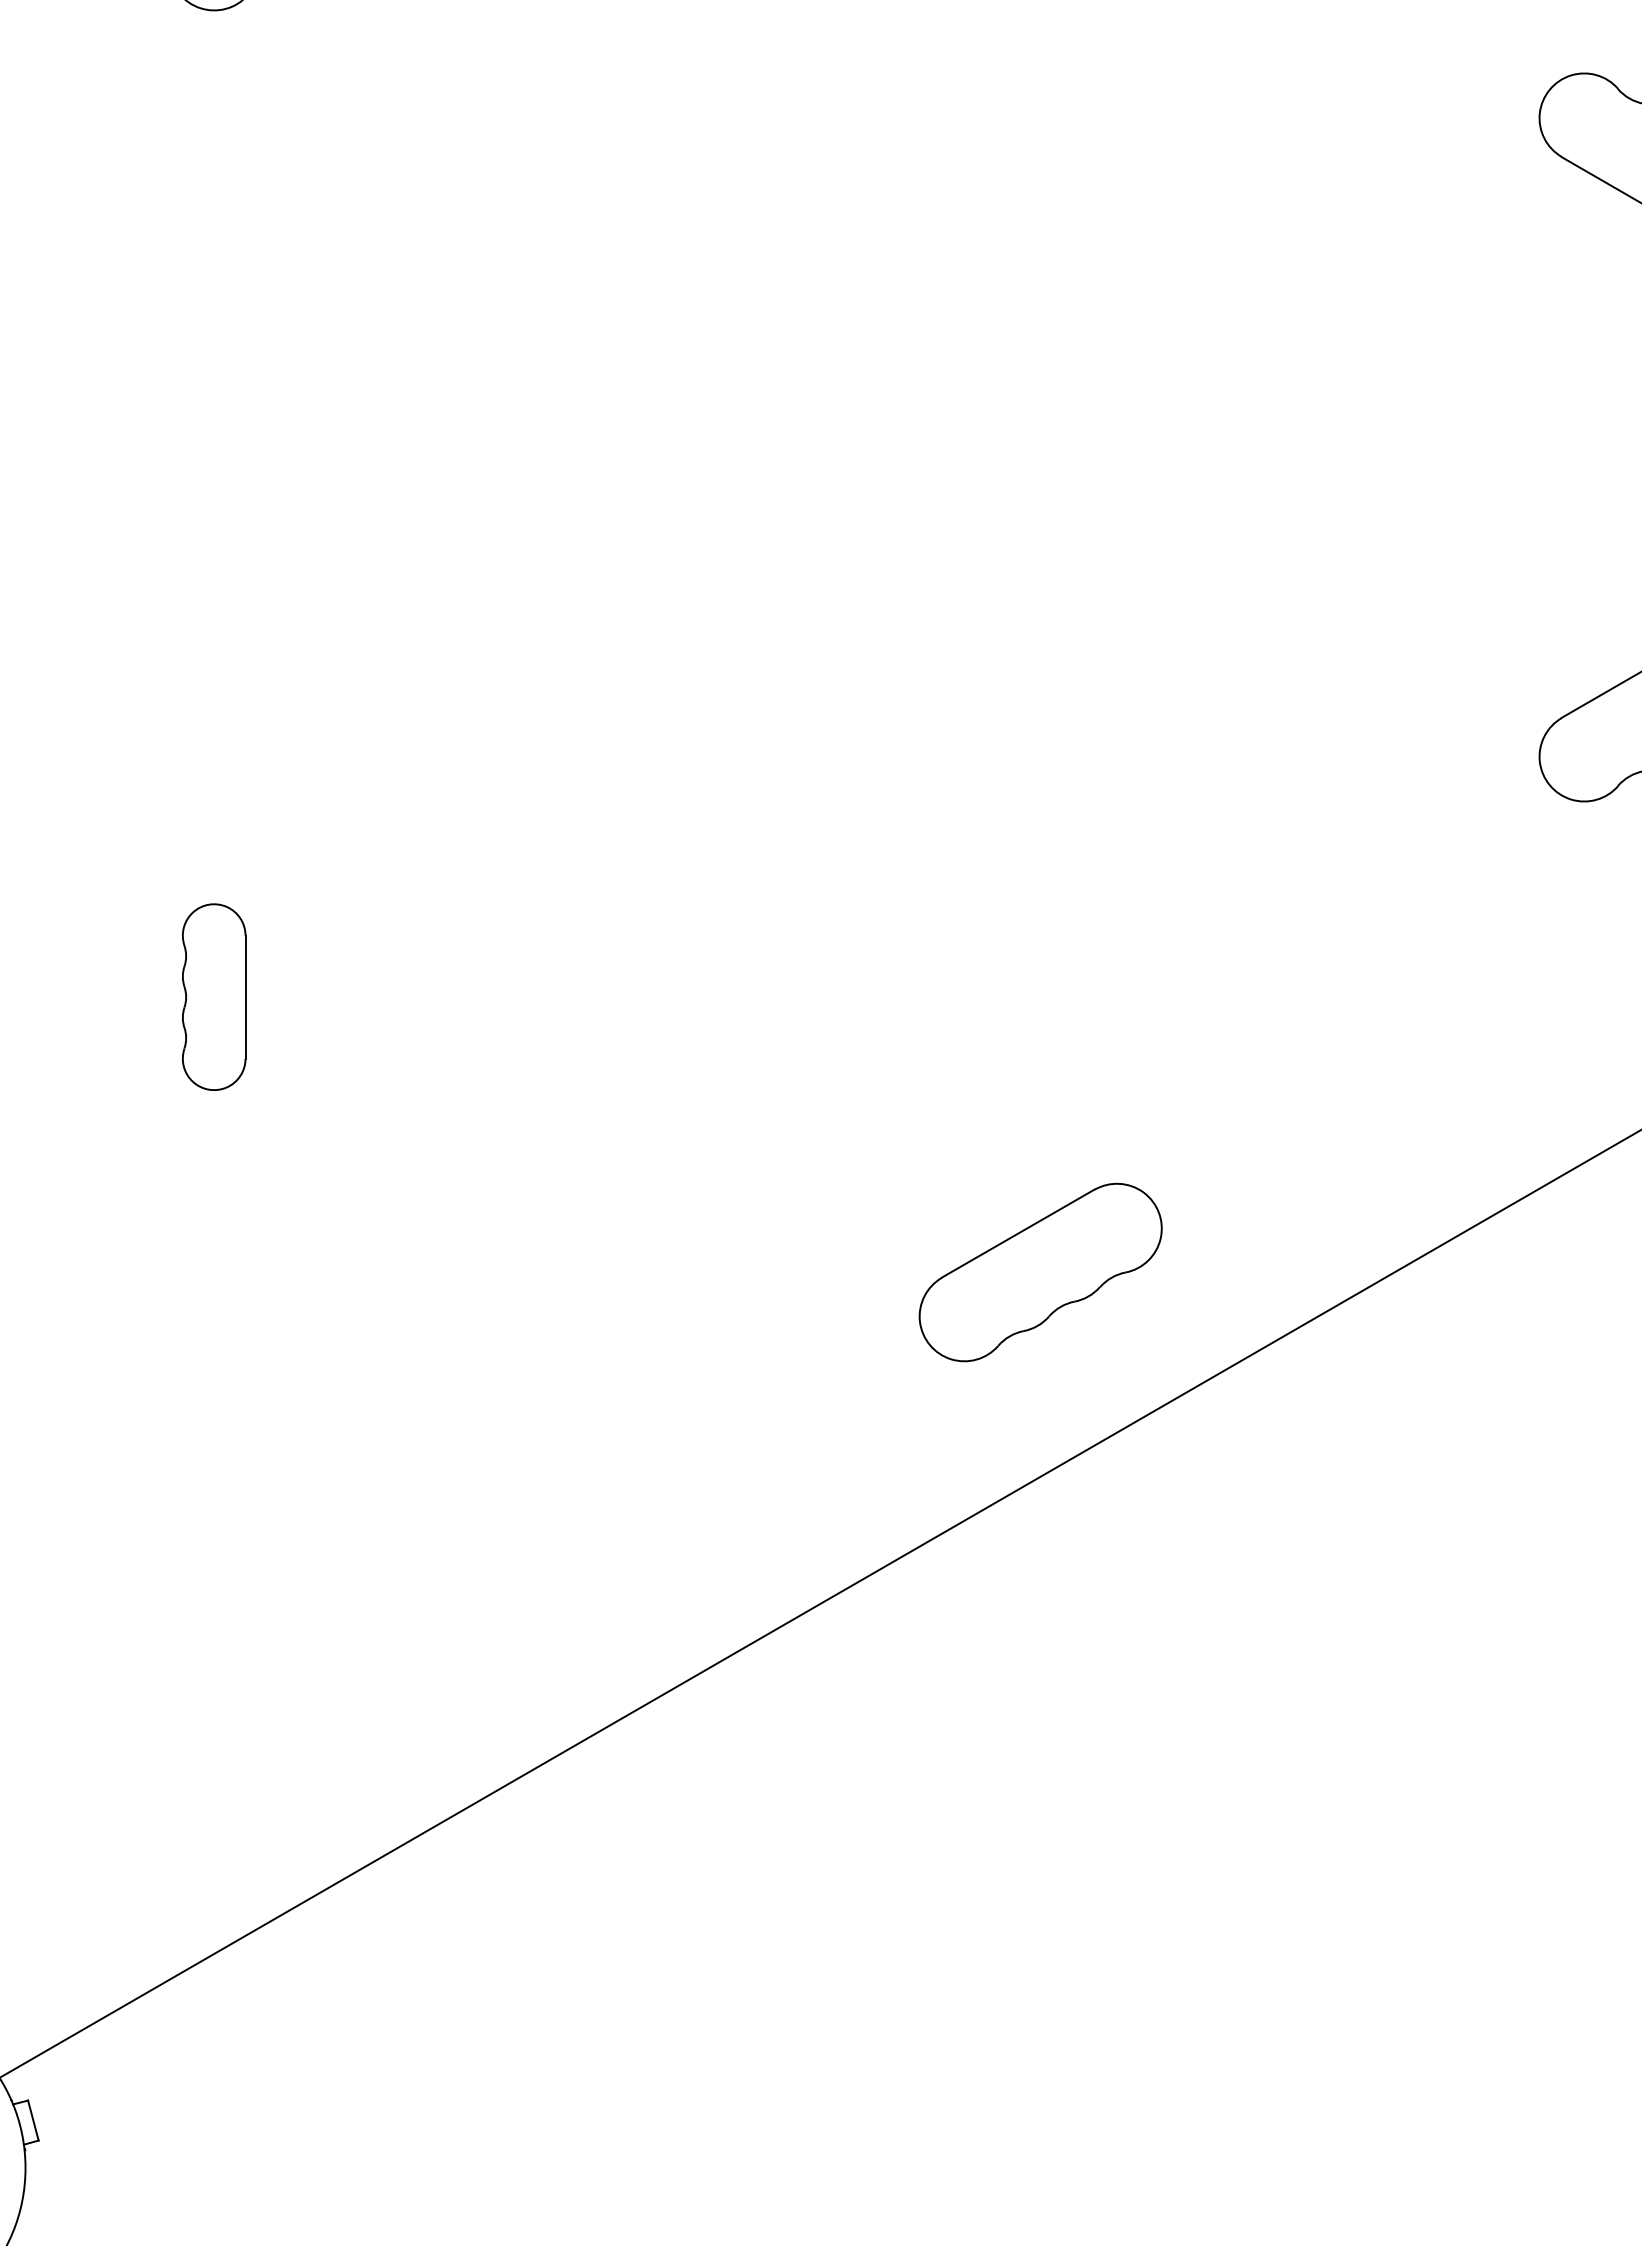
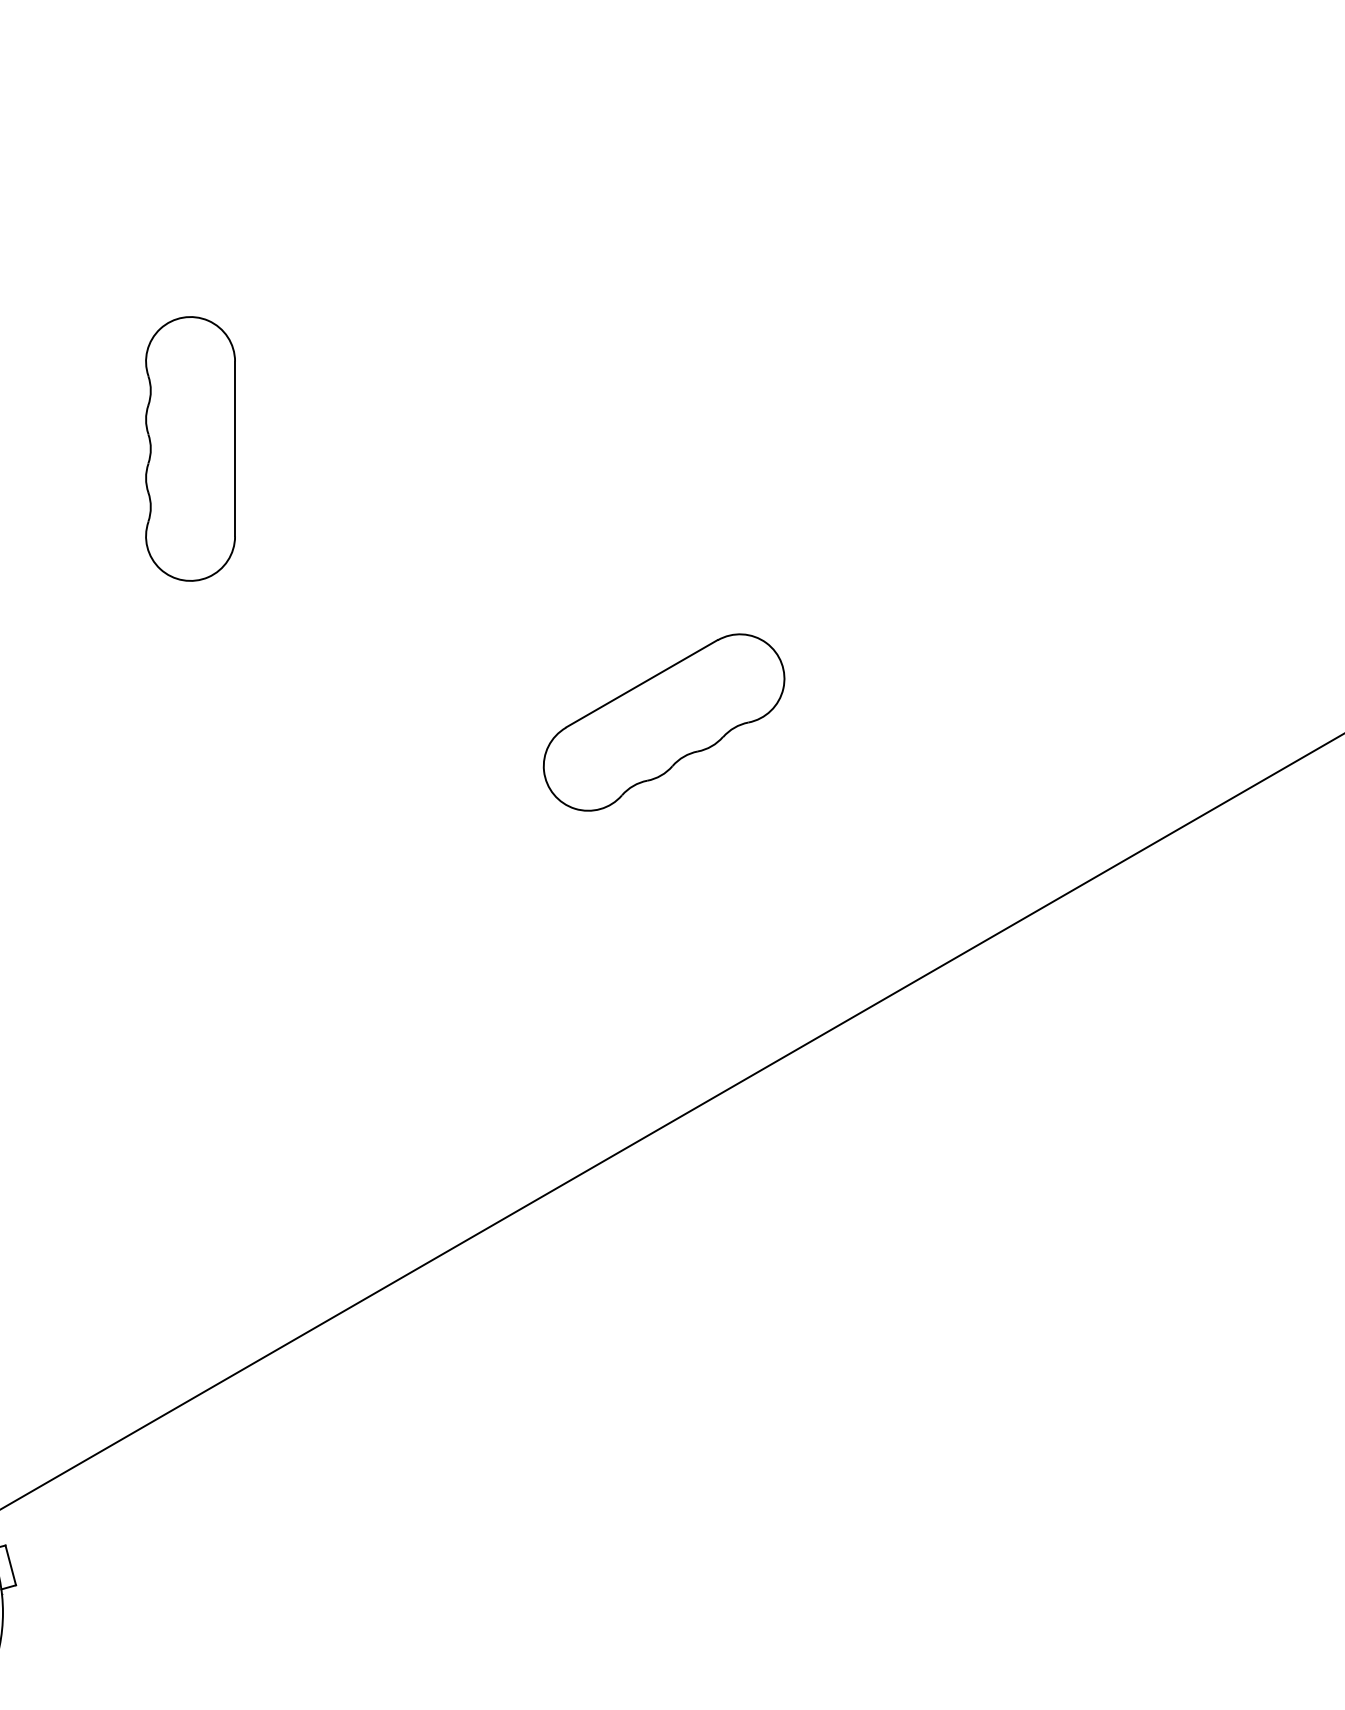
part: (213, 996) -> (189, 448), size x1.43
part: (1040, 1272) -> (663, 722), moved

